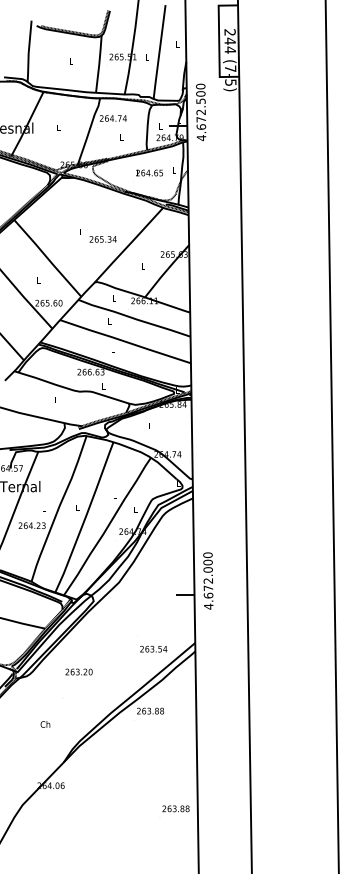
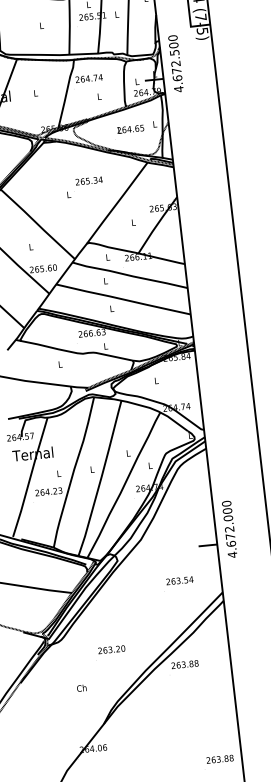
text: (102, 239) -> (88, 181), moved
text: (153, 648) -> (179, 580), moved
text: (78, 671) -> (111, 649), moved

